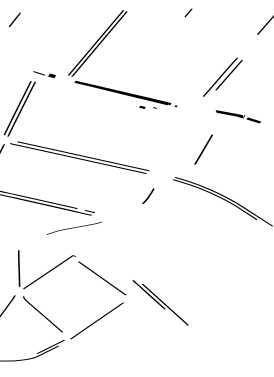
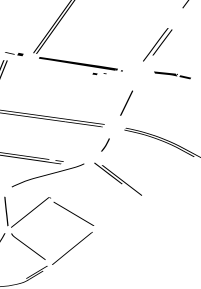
line: (203, 149) -> (126, 103), moved
part: (74, 228) -> (48, 175), size x1.67
part: (160, 302) -> (118, 178), moved

